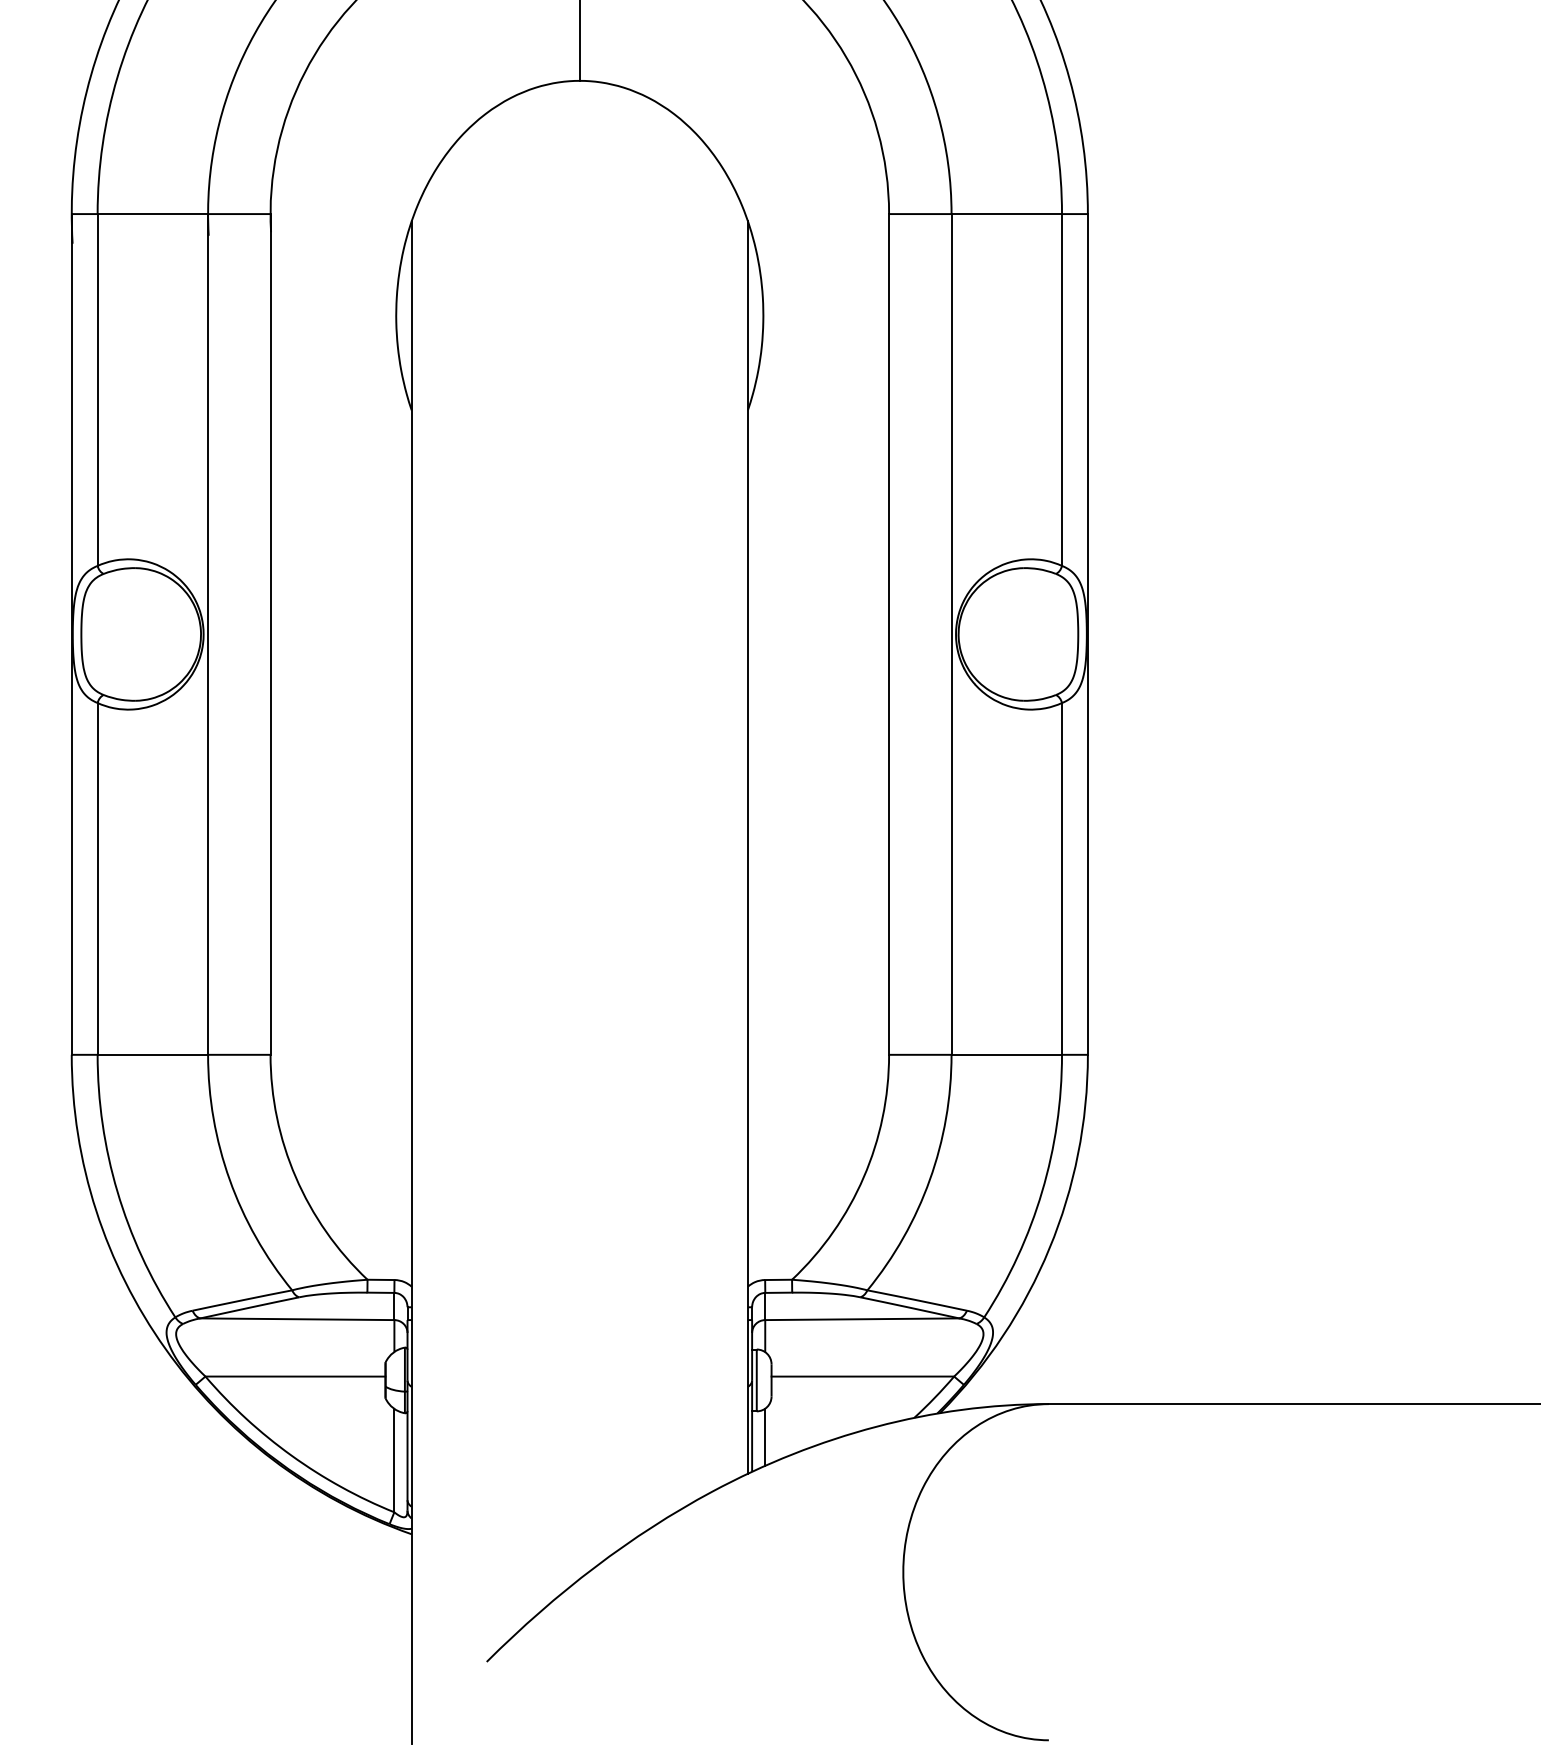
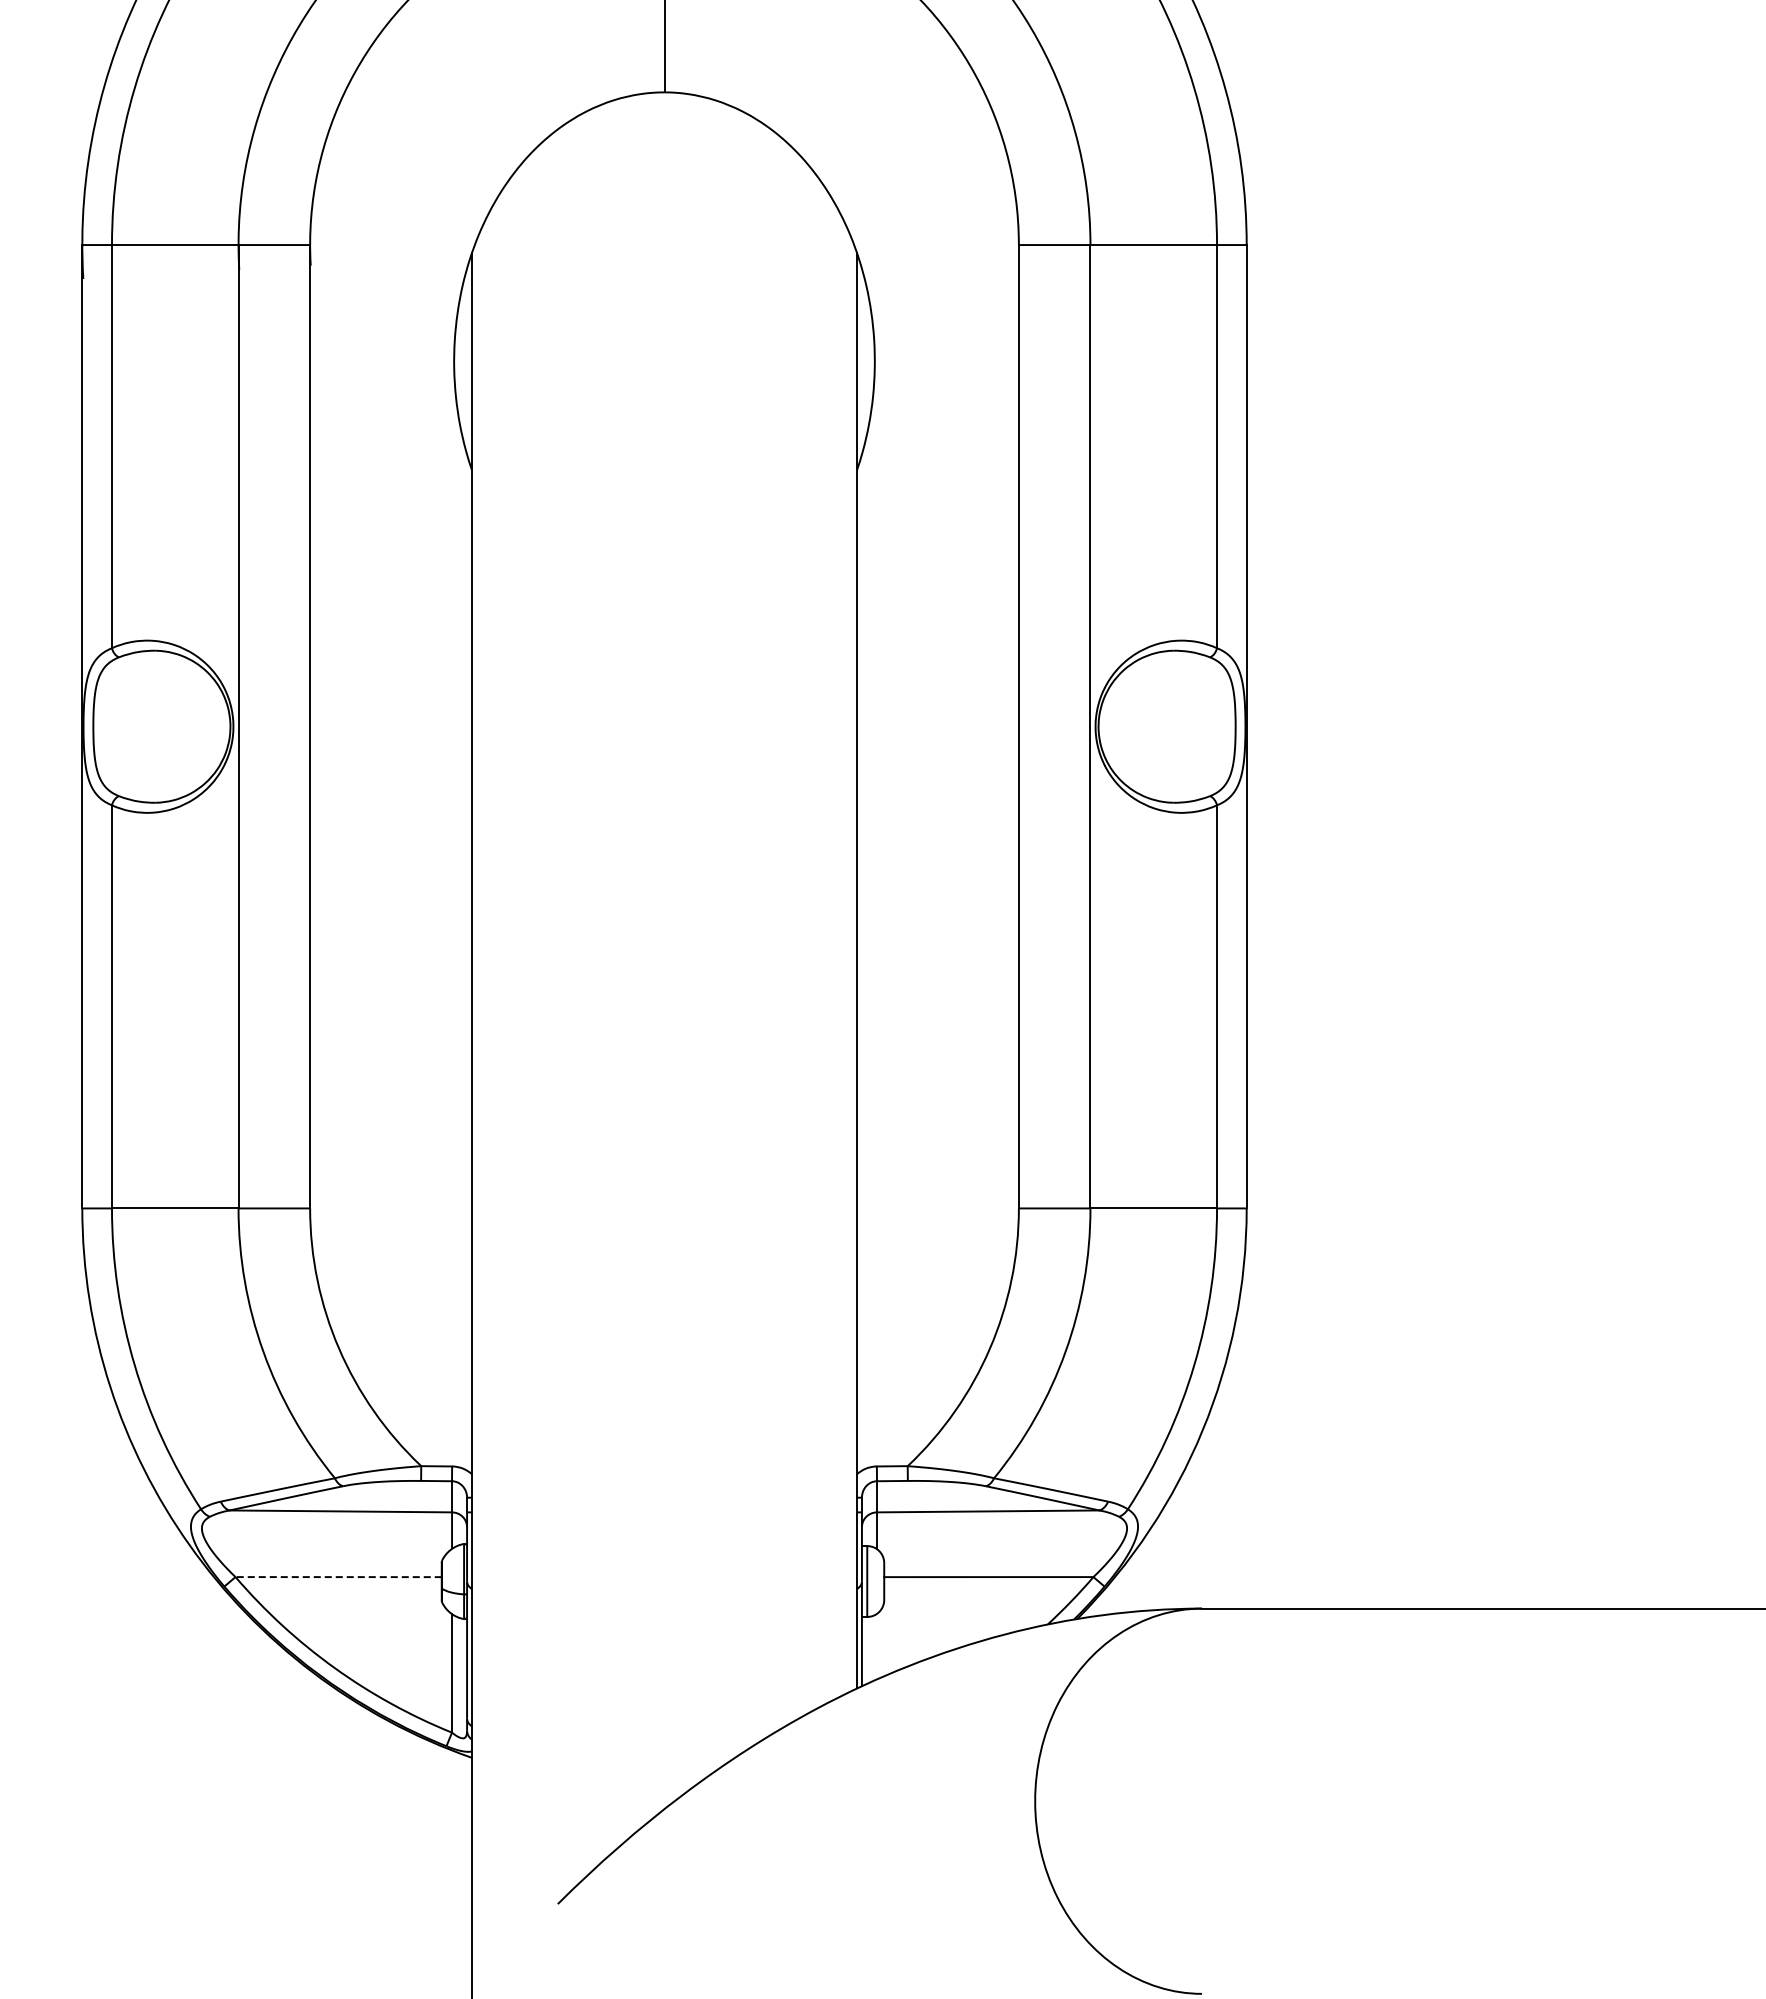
line: (295, 1376) -> (338, 1577), solid -> dashed
line: (764, 1437) -> (876, 1646), removed

